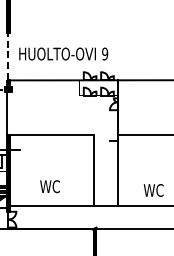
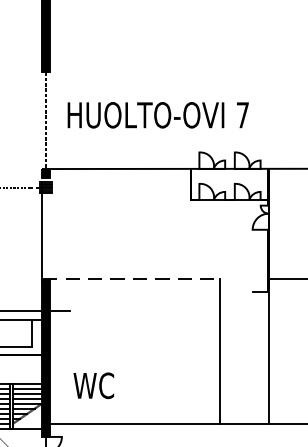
text: (105, 53) -> (243, 114), 9 -> 7
line: (51, 134) -> (133, 279), solid -> dashed
text: (49, 186) -> (92, 385), moved

